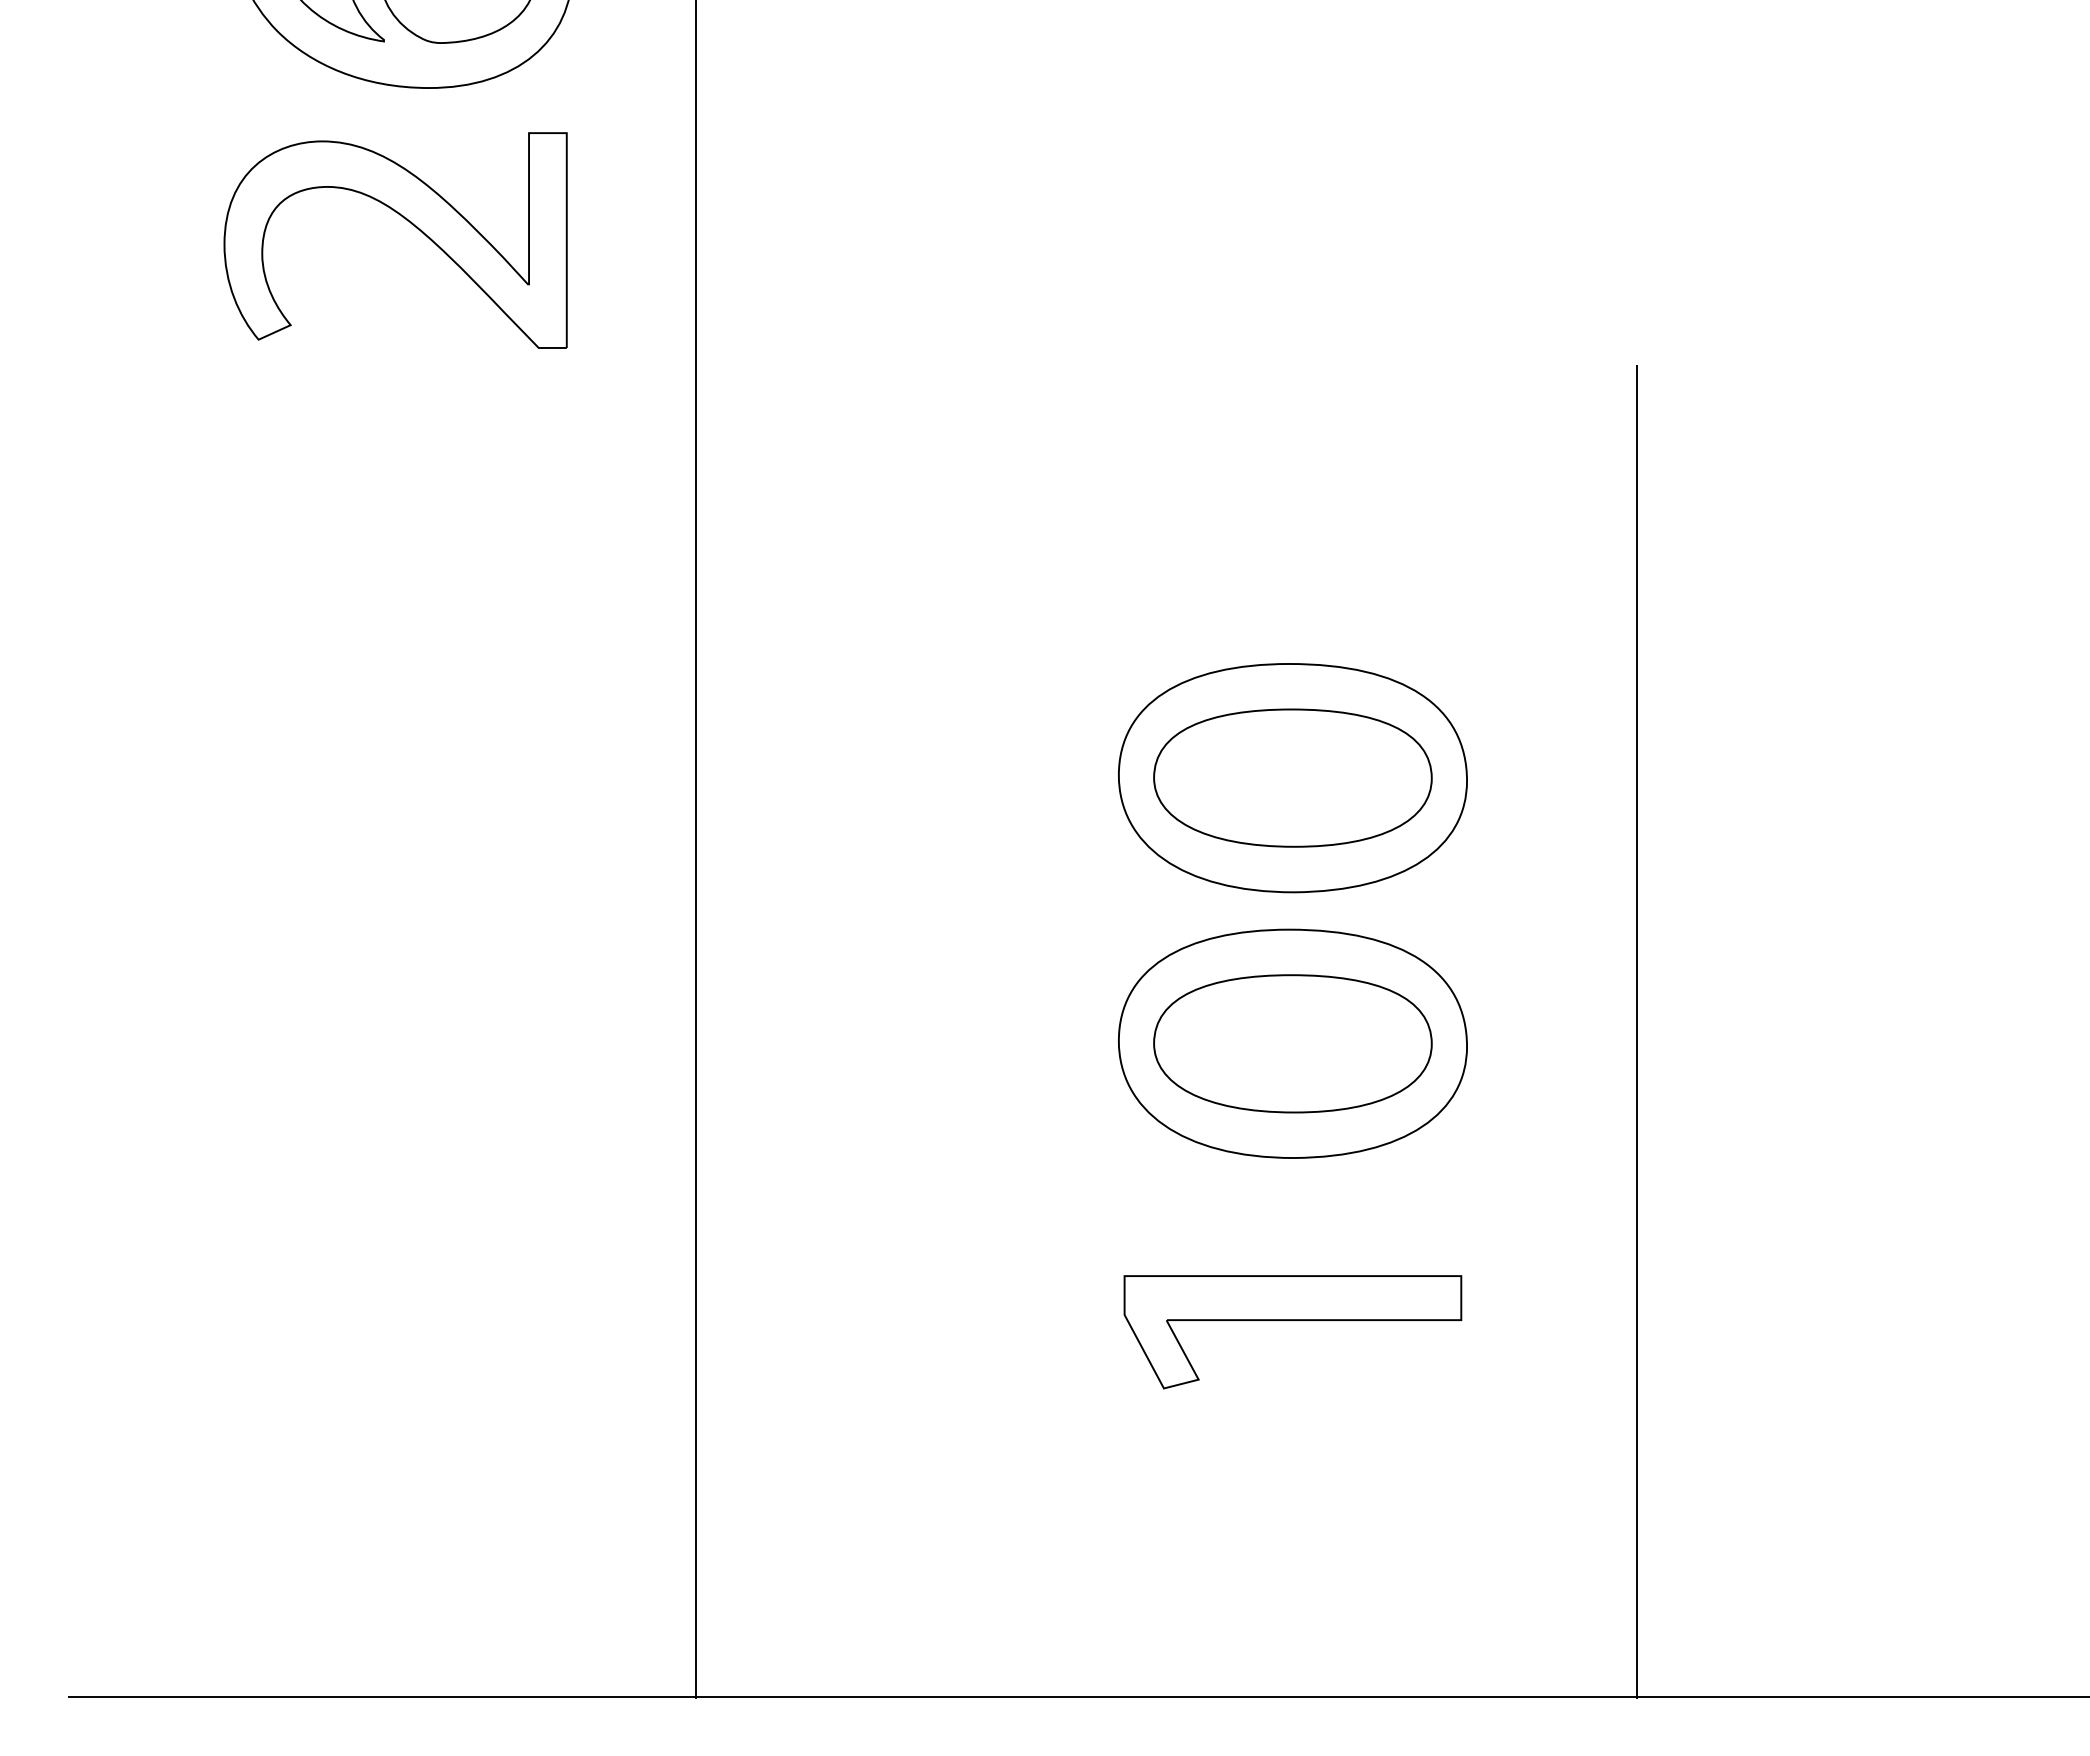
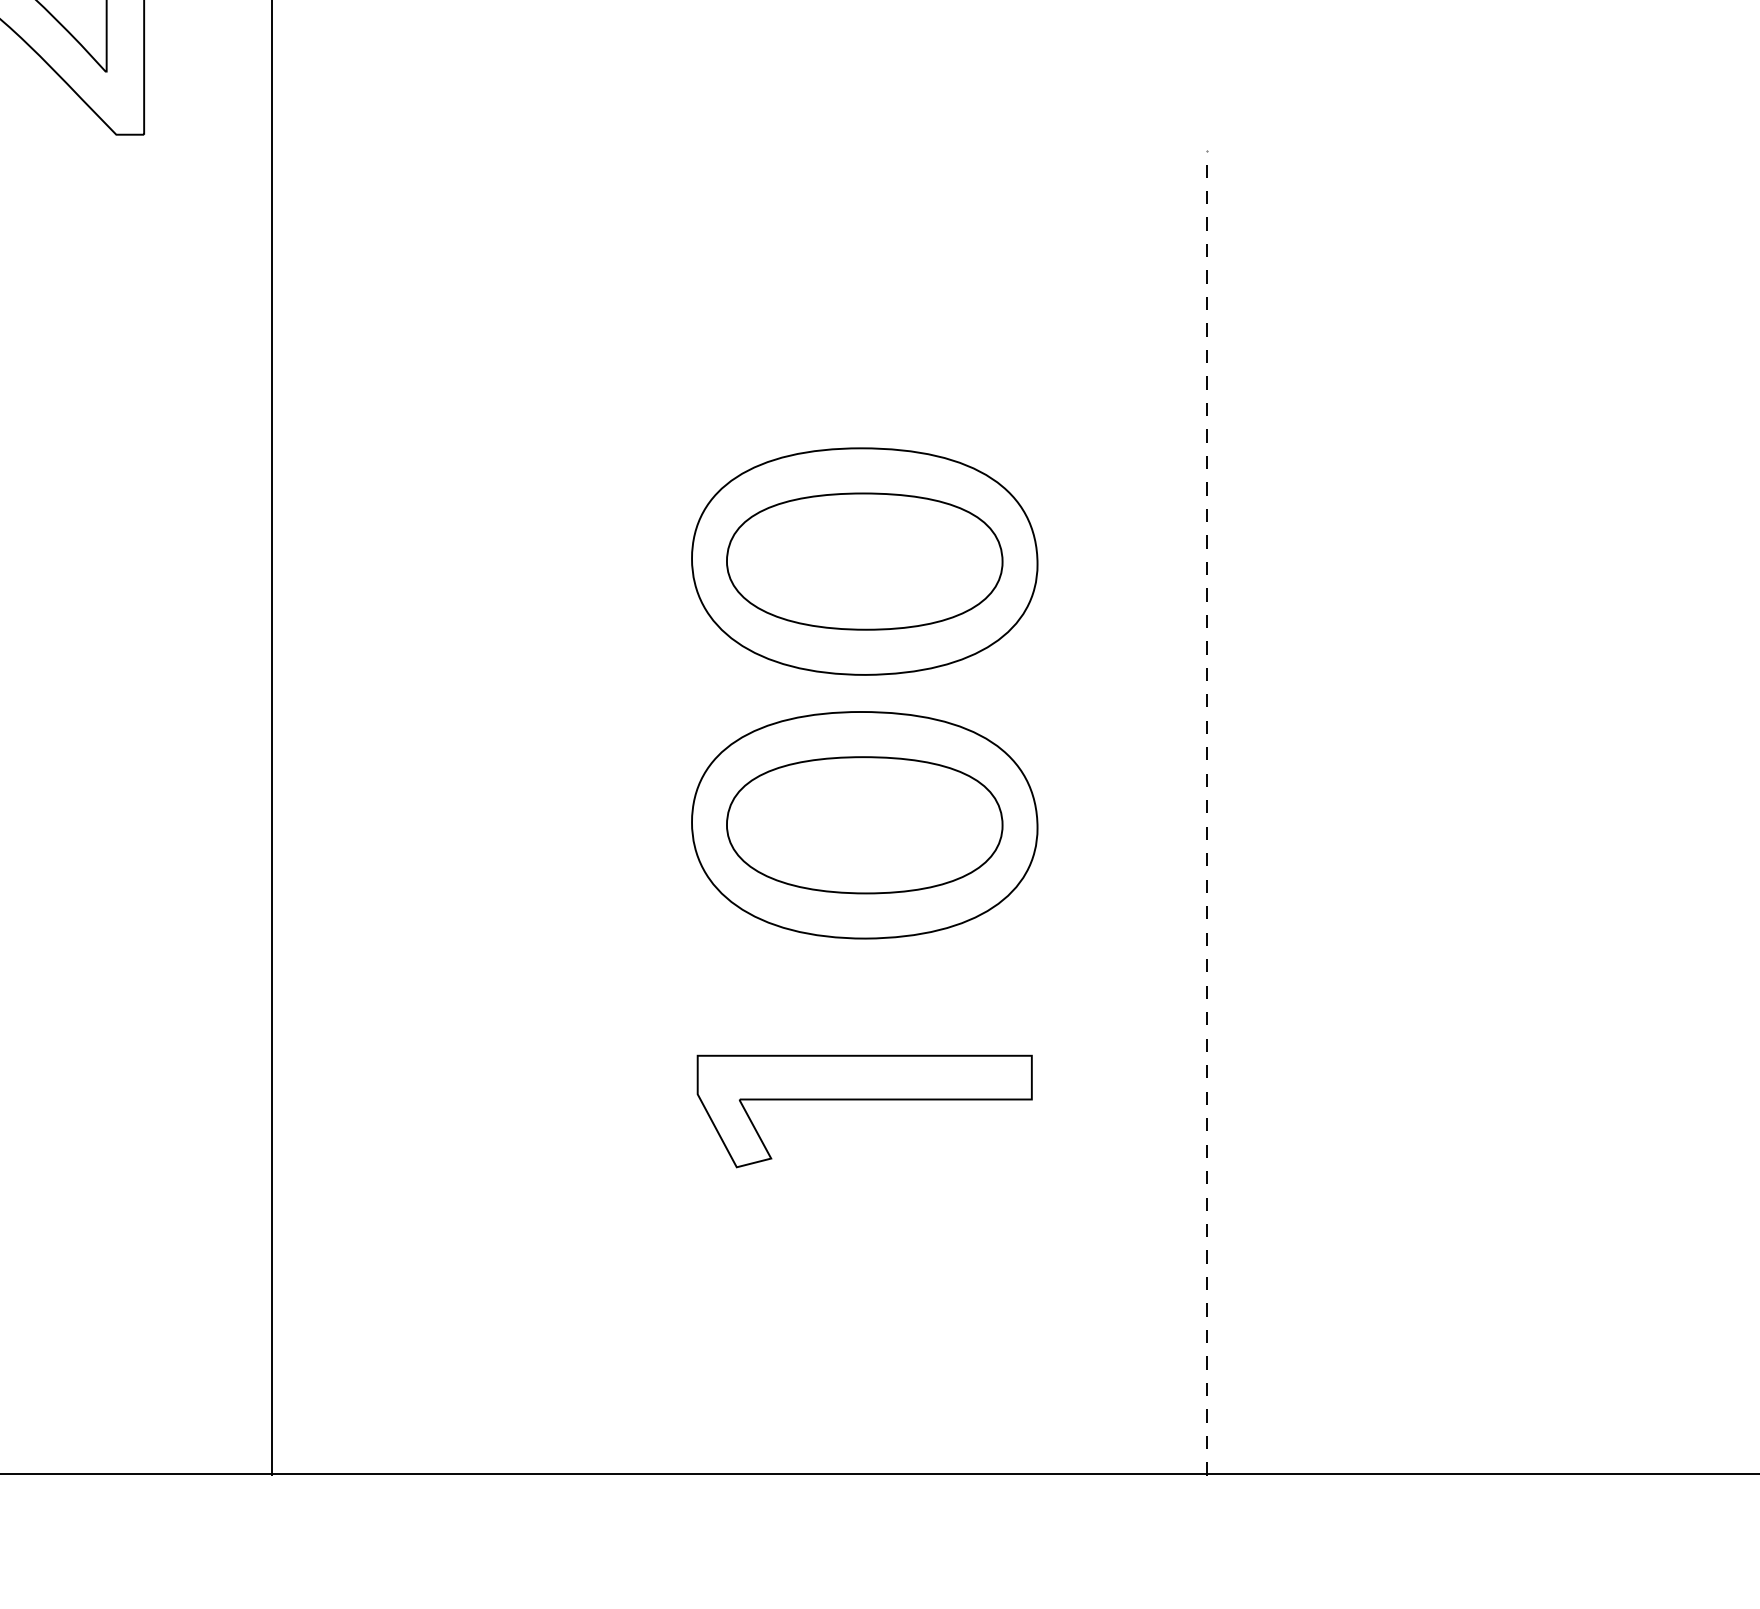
line: (1637, 1031) -> (1206, 813), solid -> dashed

